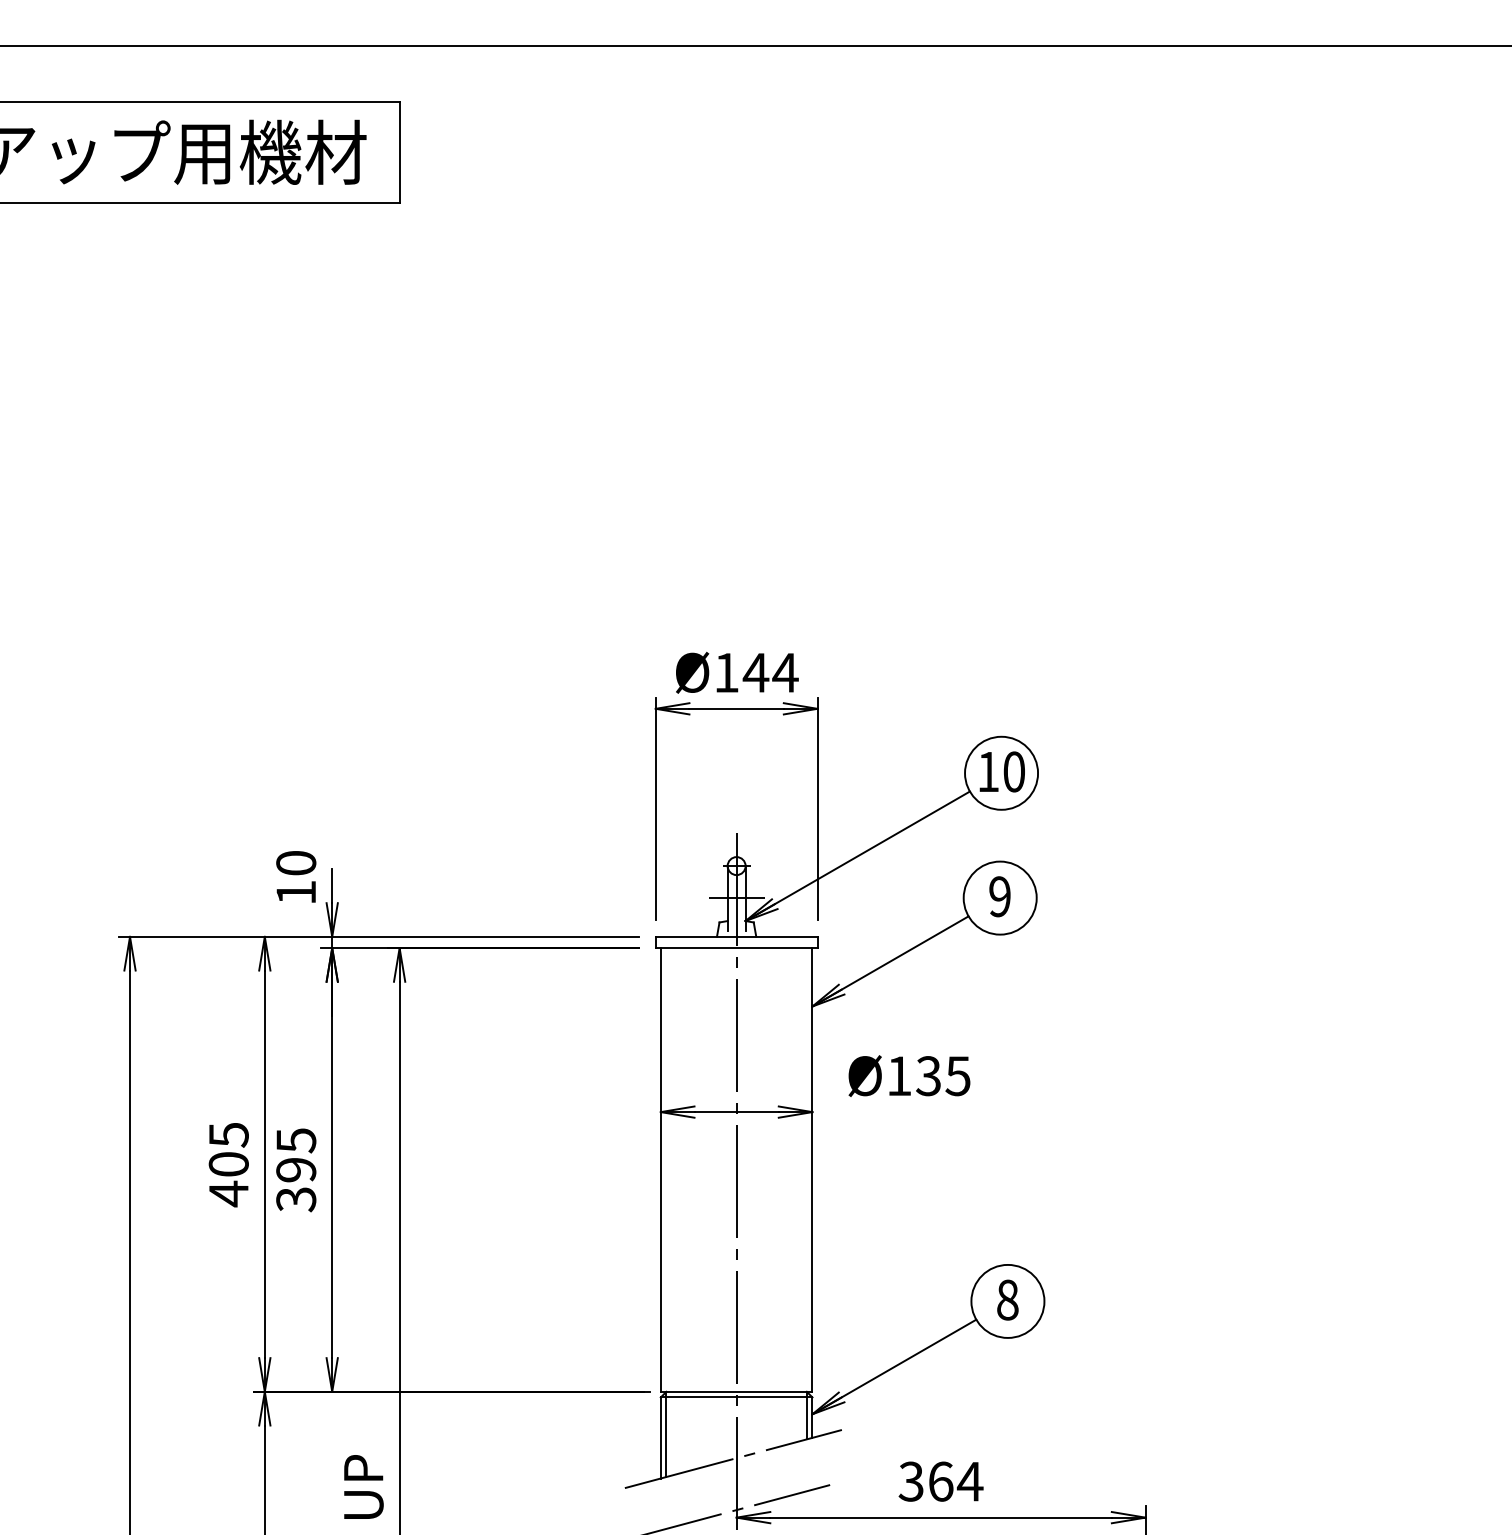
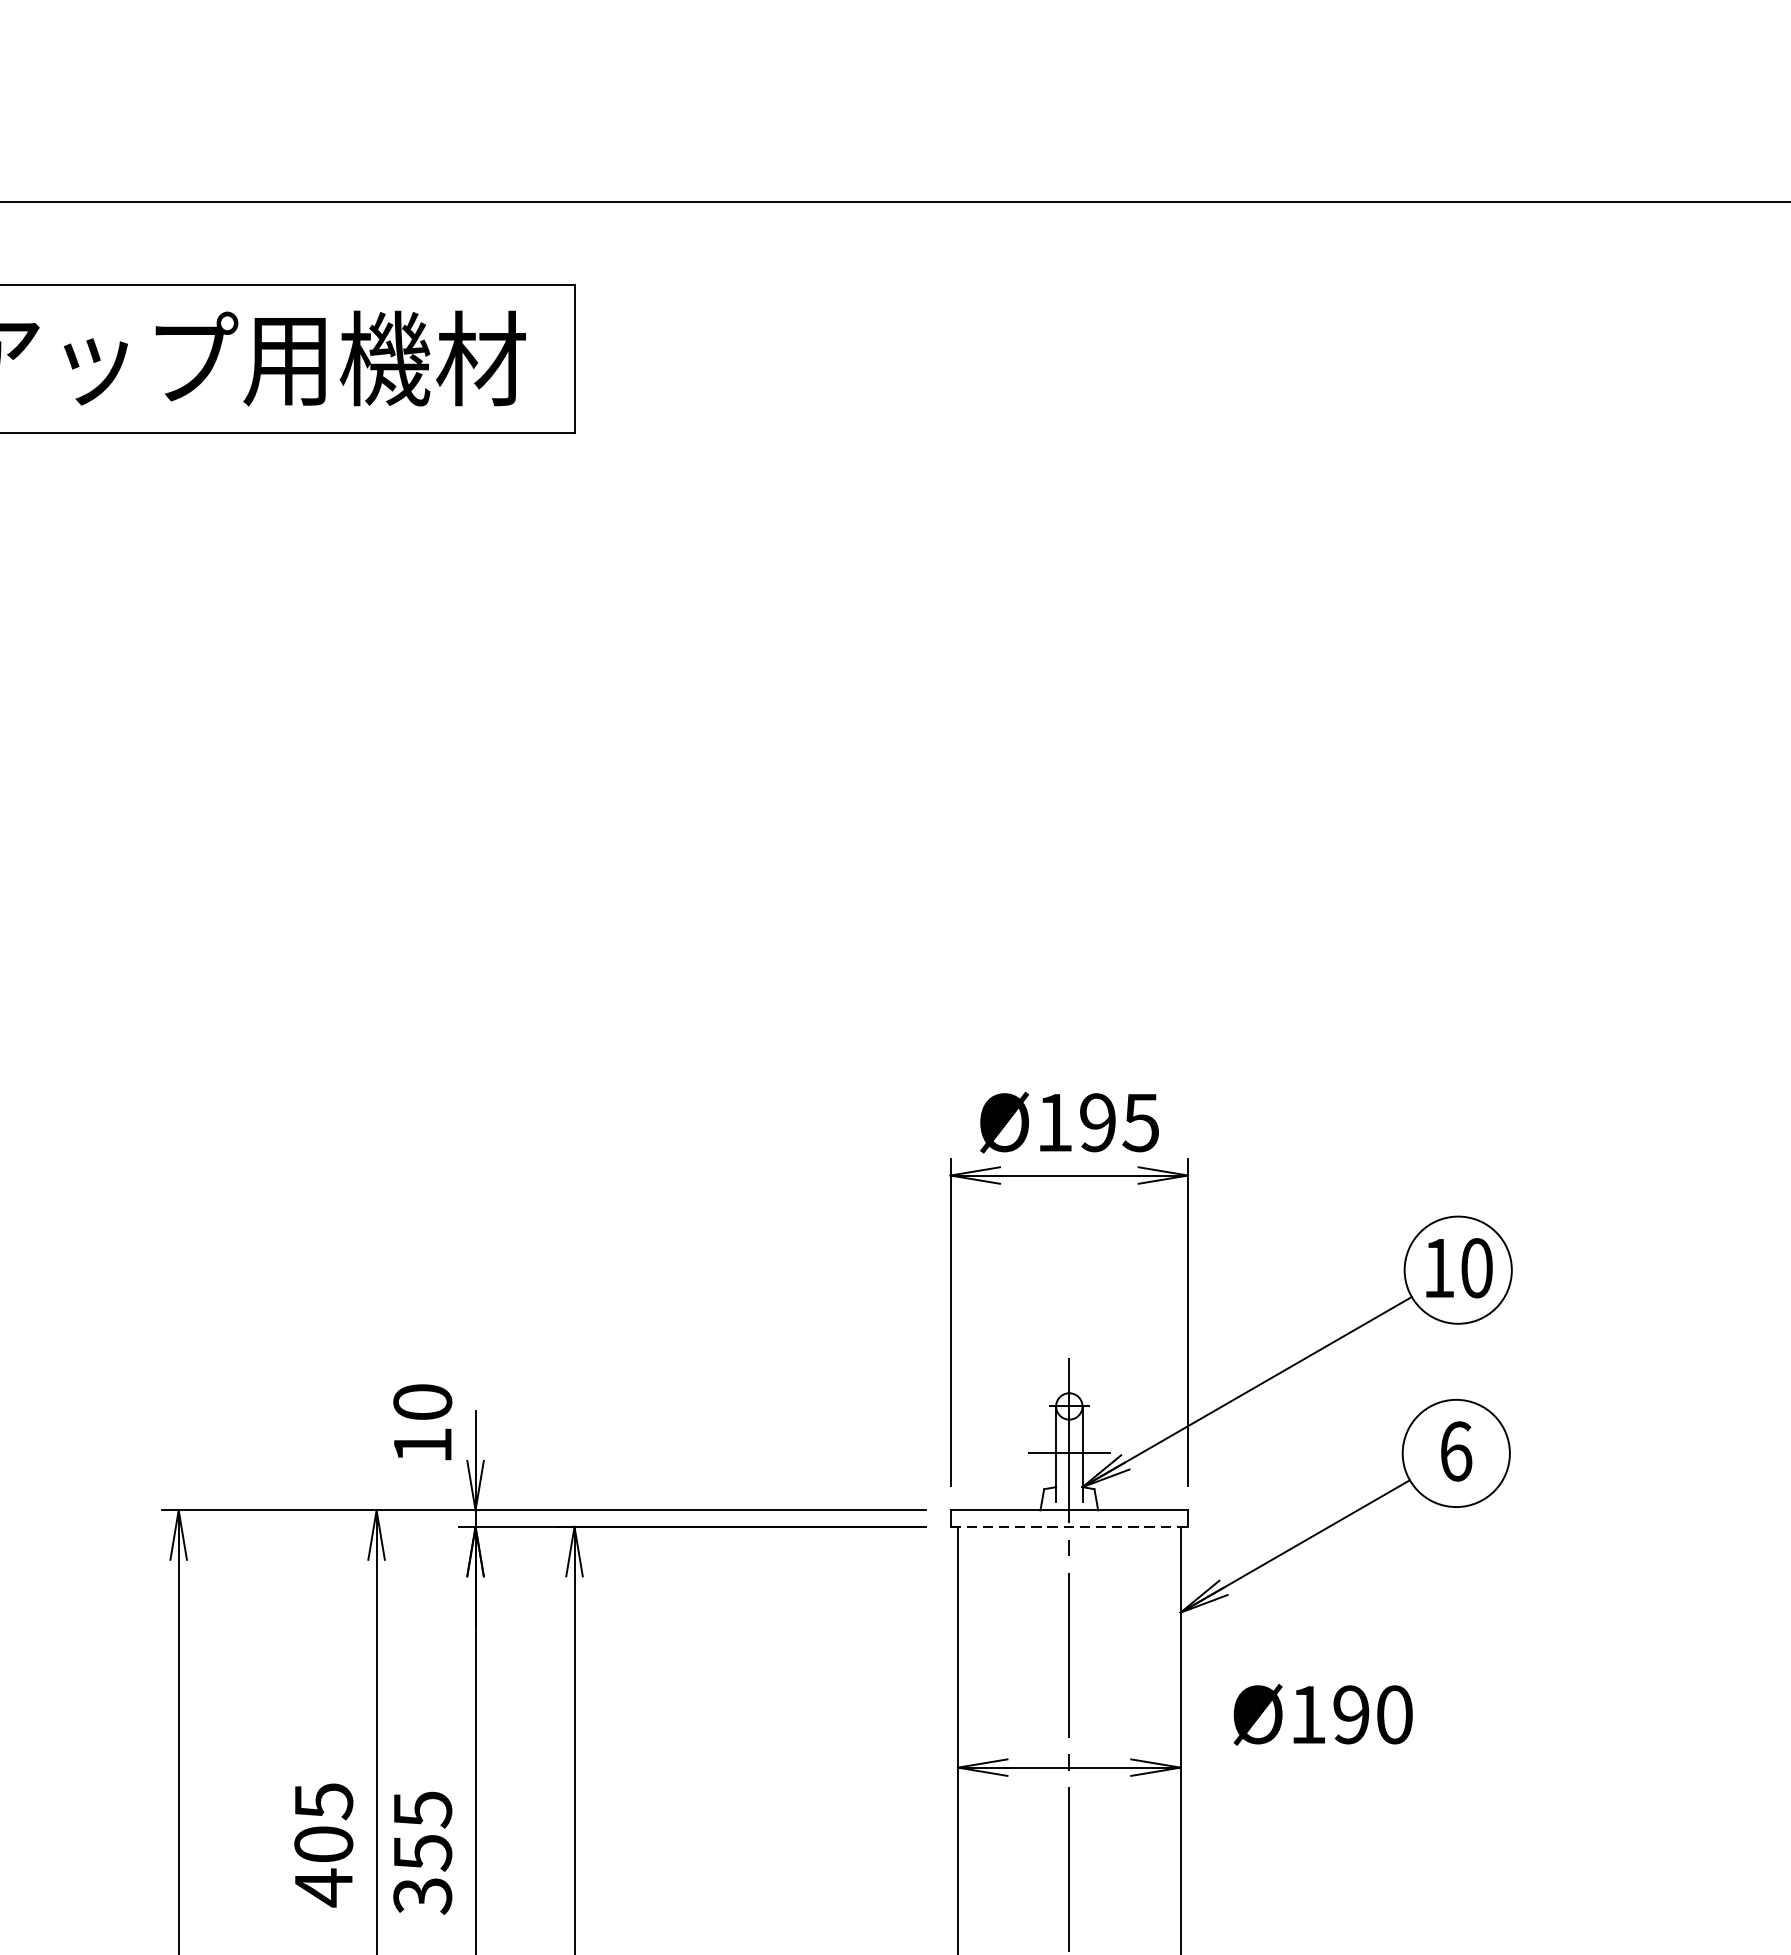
text: (770, 672) -> (1119, 1122), Ø144 -> Ø195
text: (1000, 896) -> (1456, 1451), 9 -> 6
line: (736, 948) -> (1069, 1527), solid -> dashed
text: (943, 1076) -> (1373, 1715), Ø135 -> Ø190
text: (296, 1170) -> (423, 1853), 395 -> 355

